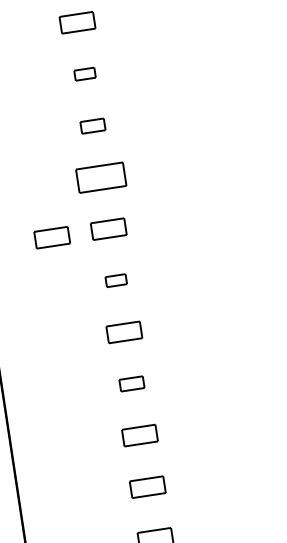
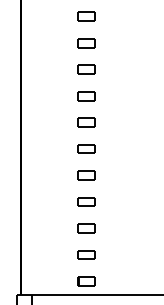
part: (84, 73) -> (86, 16), size x1.67
part: (92, 126) -> (86, 43), size x1.43
part: (100, 177) -> (86, 69), size x0.71
part: (51, 238) -> (57, 96), removed
part: (115, 280) -> (86, 122), size x1.67
part: (131, 383) -> (86, 175), size x1.43

